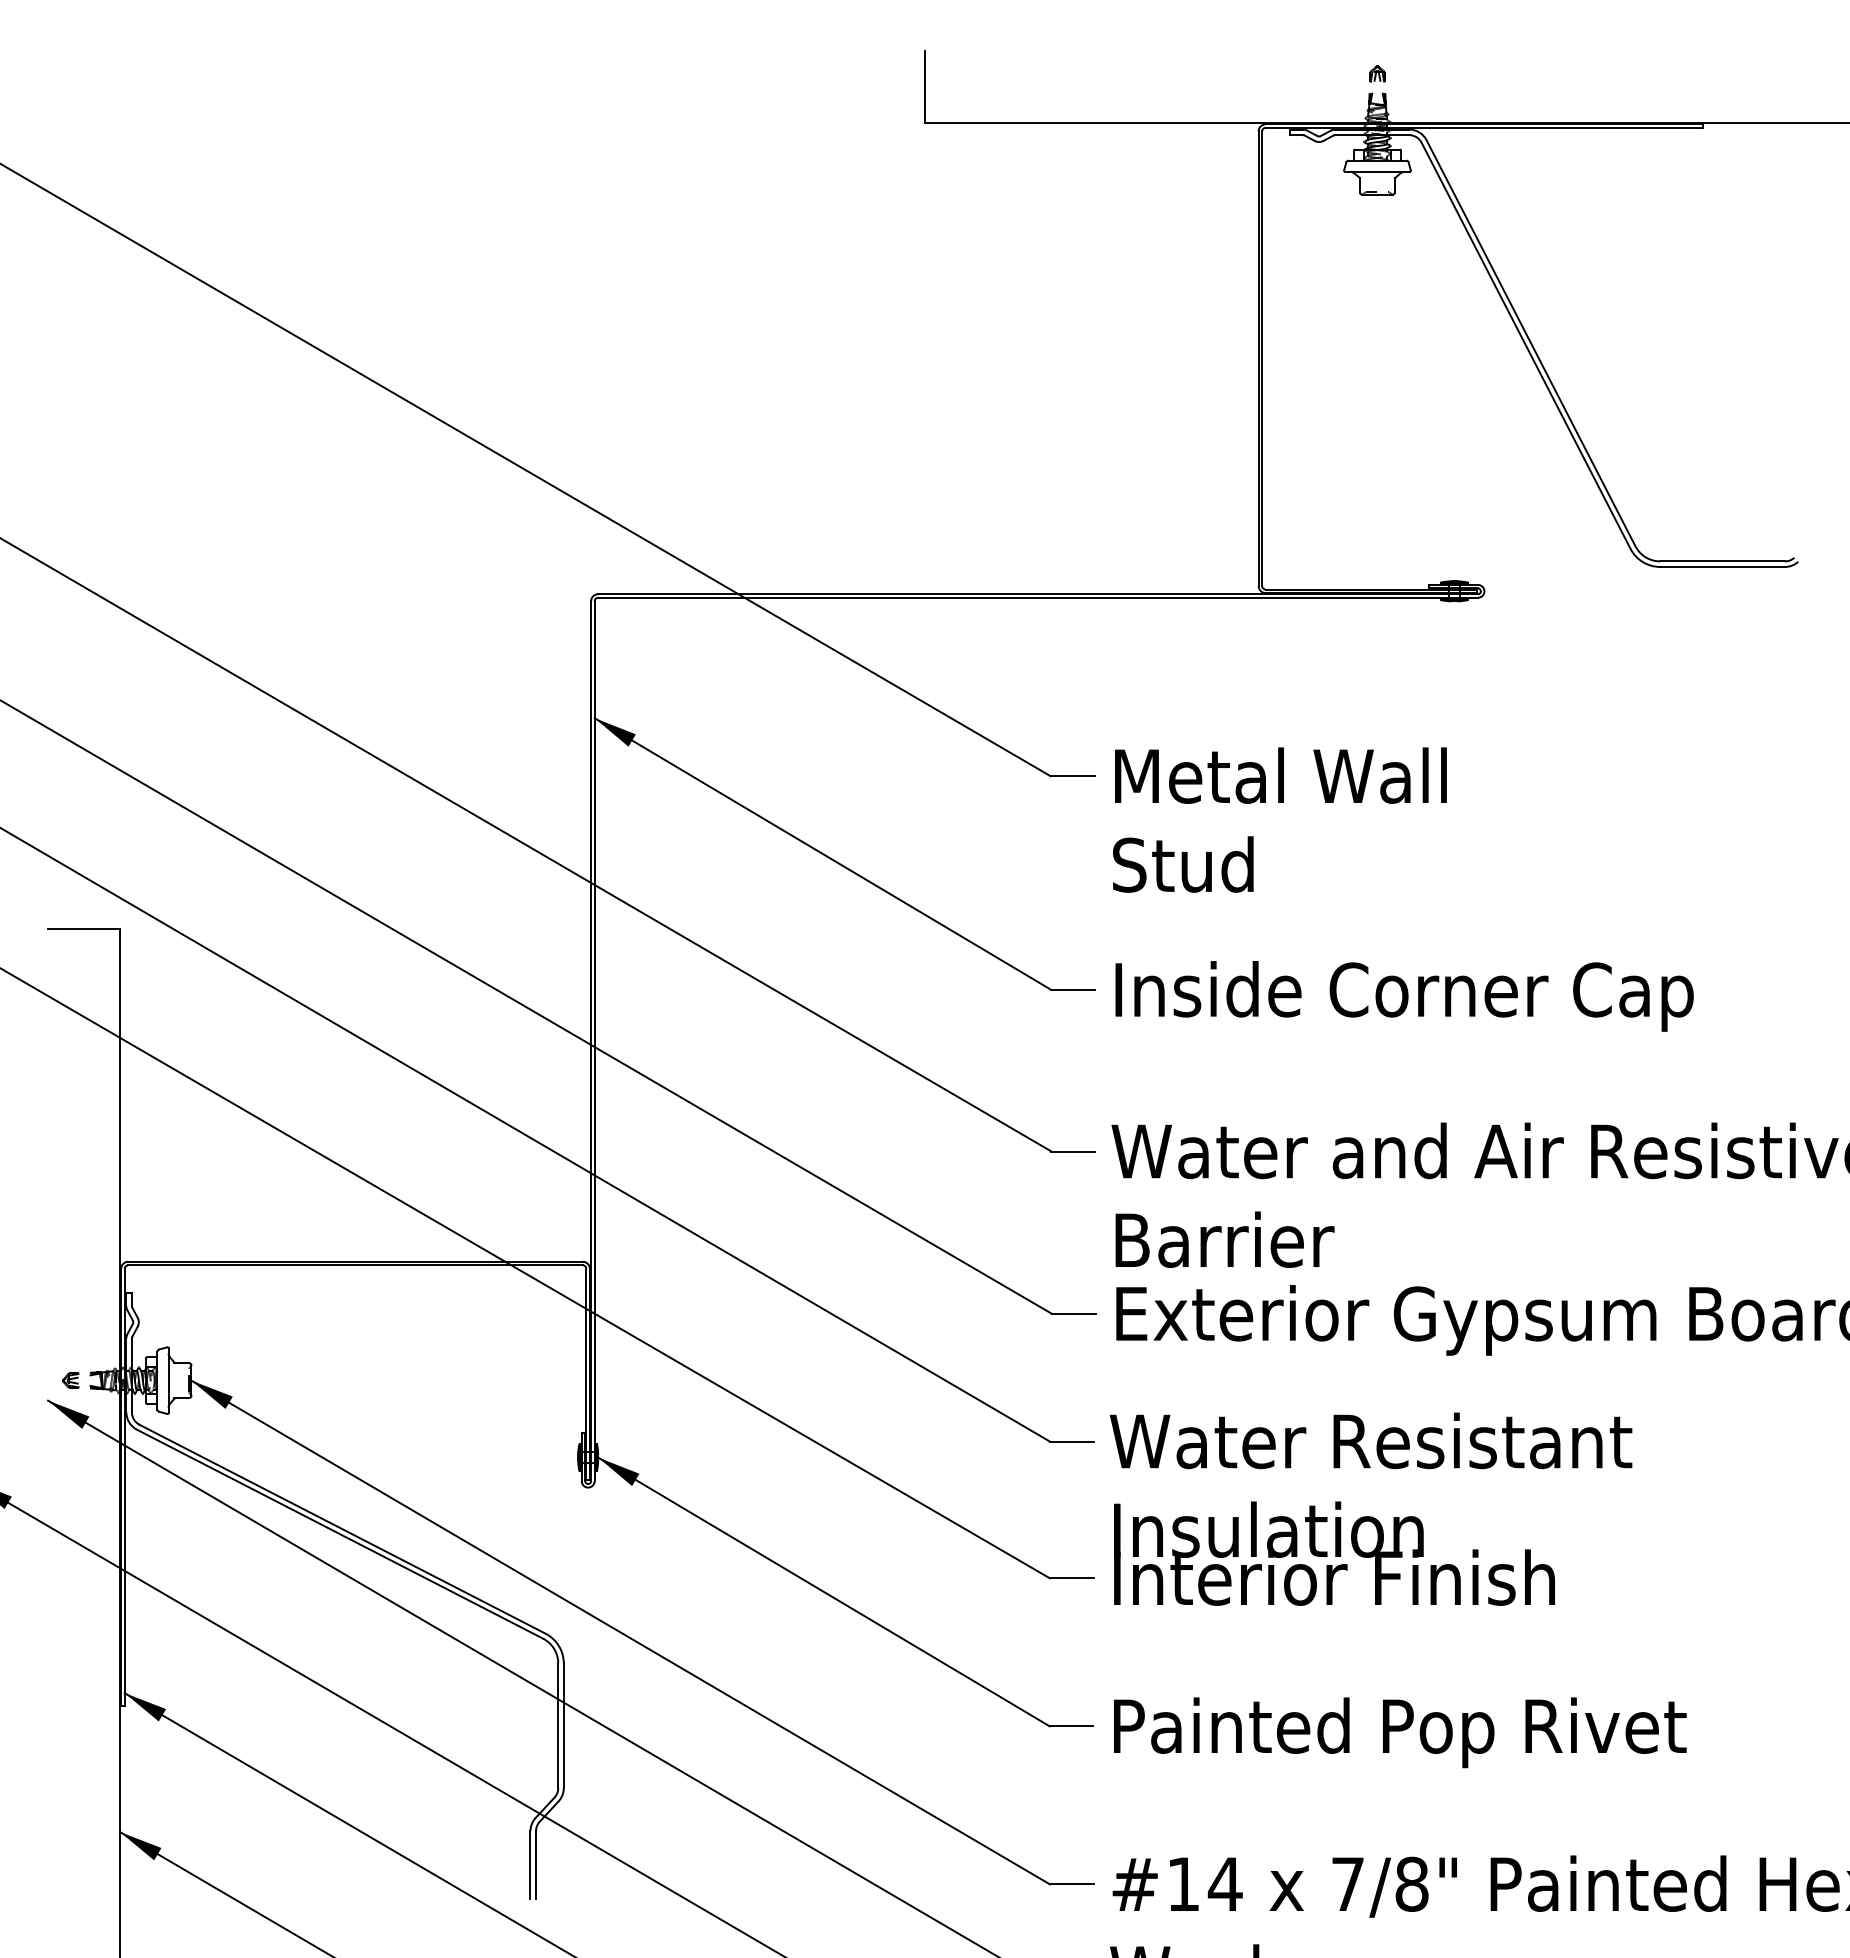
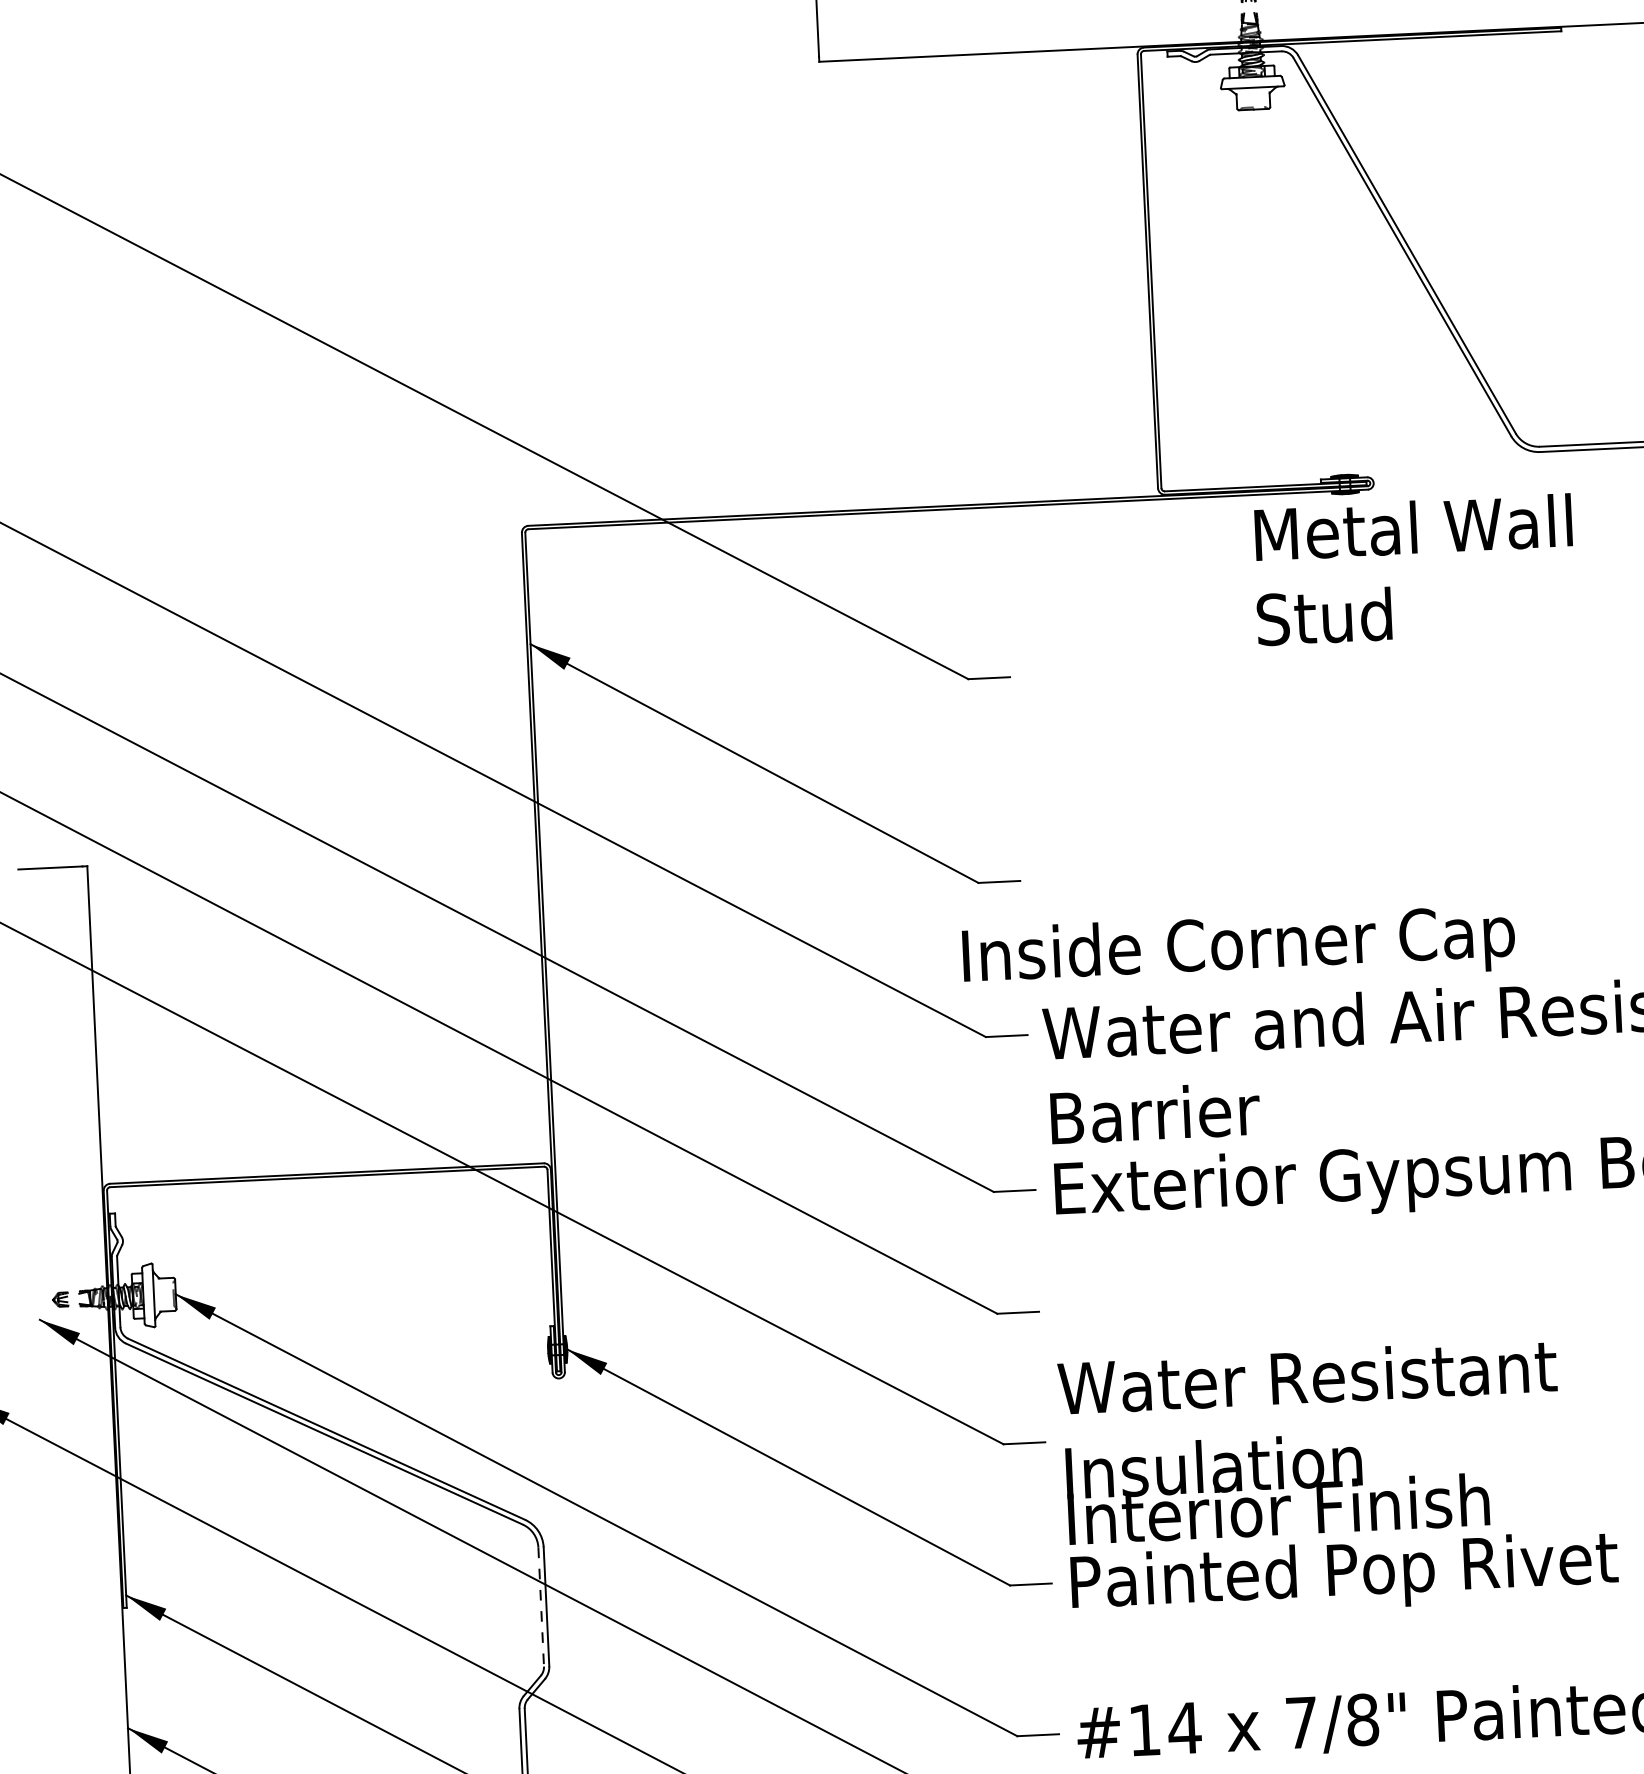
text: (1279, 819) -> (1414, 569), moved
text: (1404, 996) -> (1238, 949), moved
text: (1371, 1508) -> (1310, 1441), moved
line: (558, 1726) -> (541, 1607), solid -> dashed

